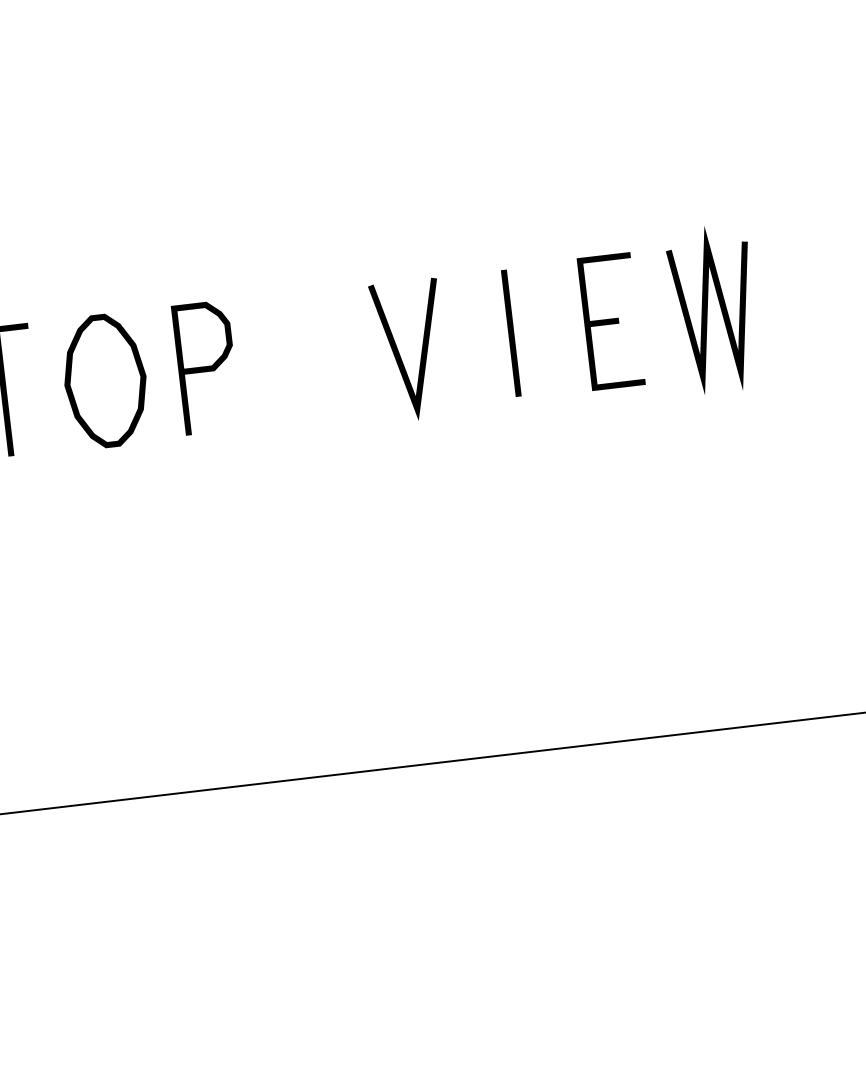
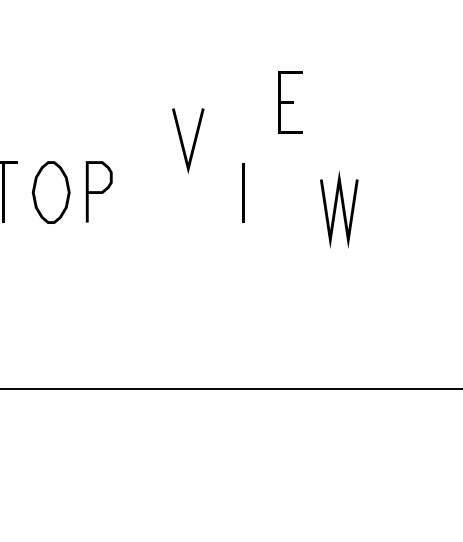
line: (708, 310) -> (336, 209), moved
part: (611, 321) -> (290, 102), moved
line: (421, 348) -> (193, 140), moved

